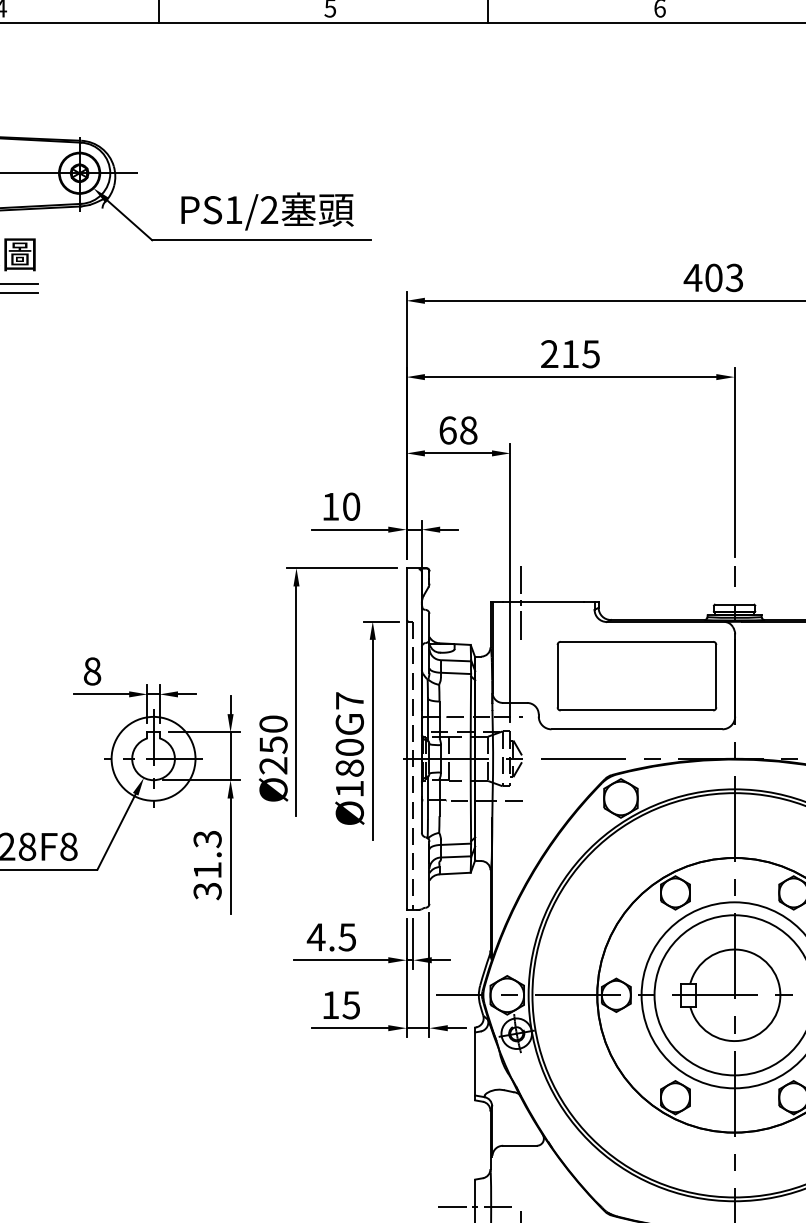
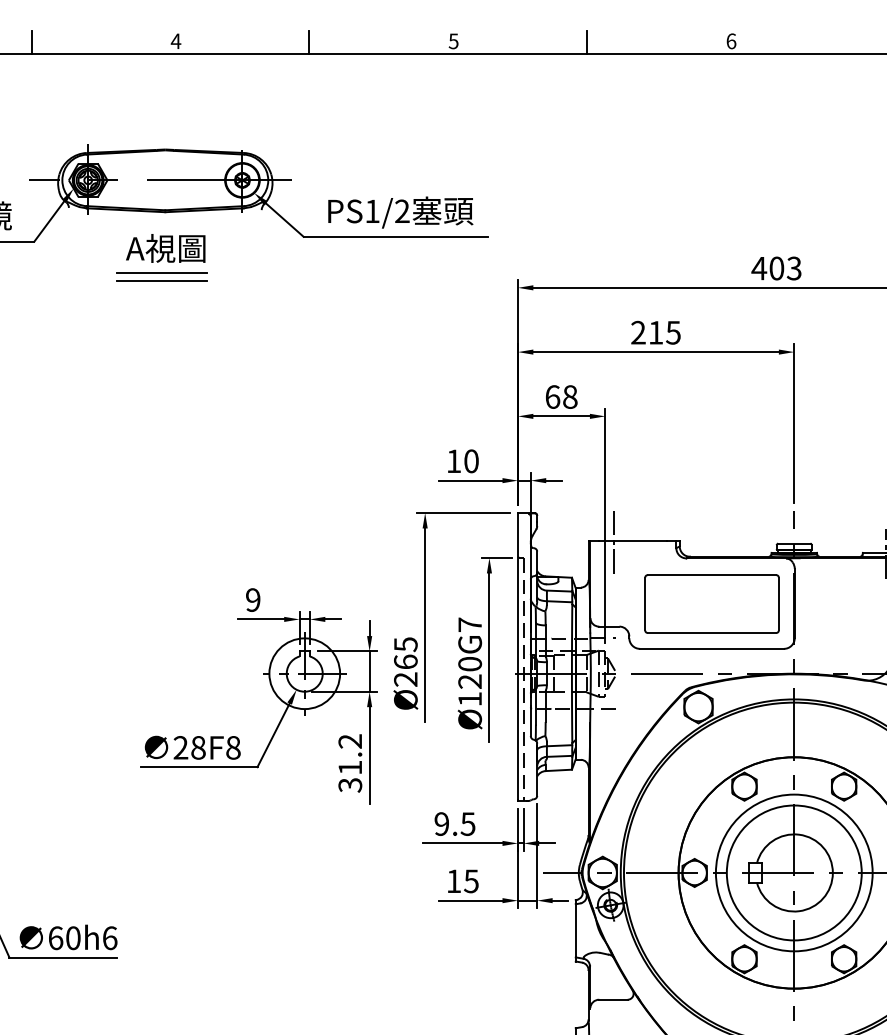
text: (92, 670) -> (253, 599), 8 -> 9
text: (273, 734) -> (405, 653), Ø250 -> Ø265
text: (350, 768) -> (470, 681), Ø180G7 -> Ø120G7
text: (207, 839) -> (350, 741), 31.3 -> 31.2
text: (315, 936) -> (441, 823), 4.5 -> 9.5

